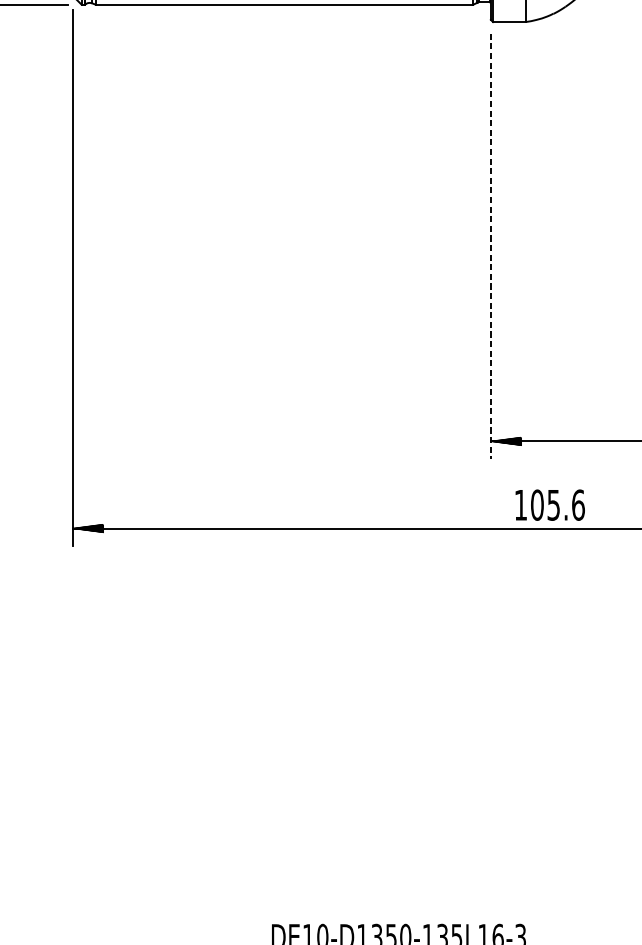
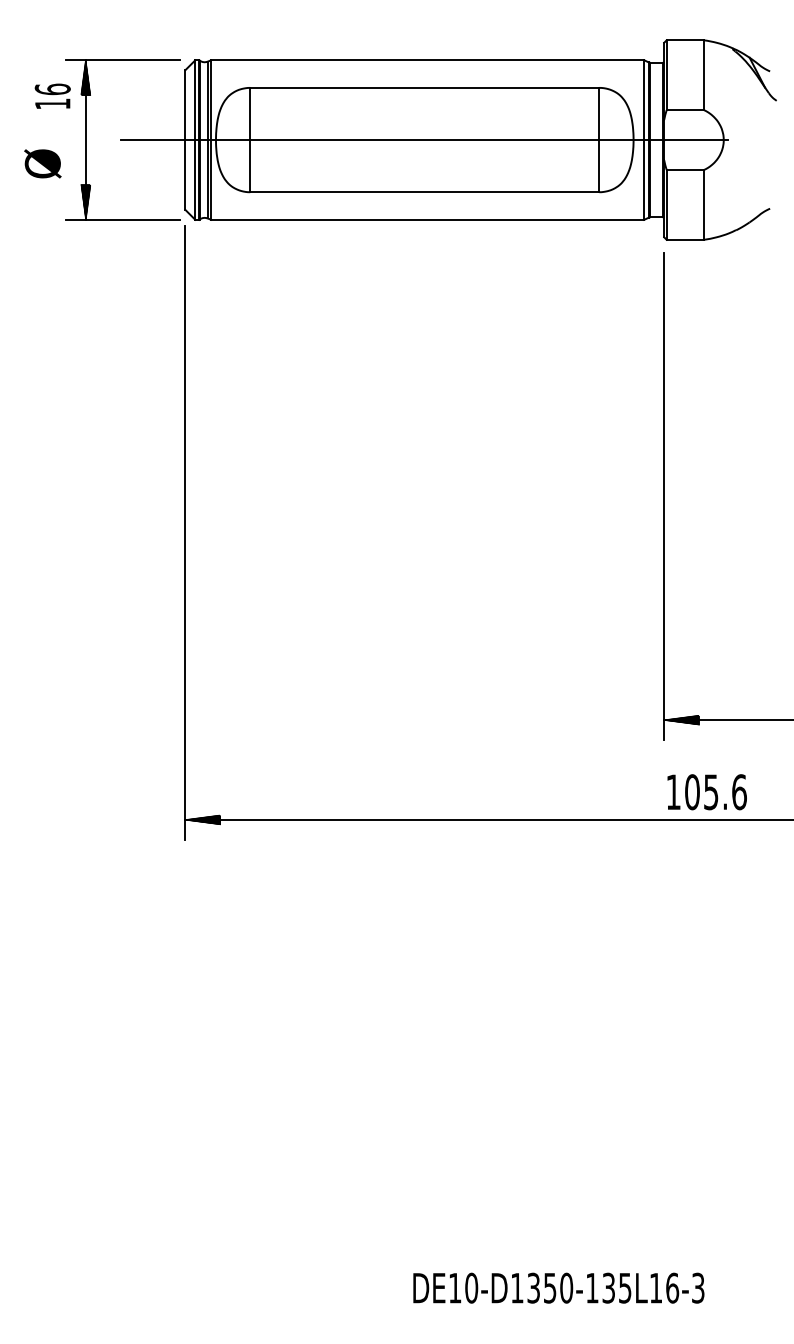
line: (491, 247) -> (664, 497), dashed -> solid
text: (549, 505) -> (706, 792), moved

